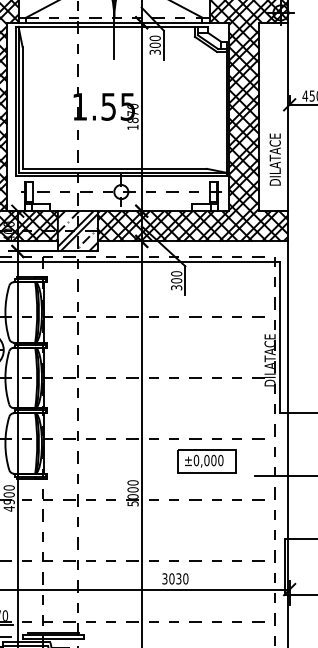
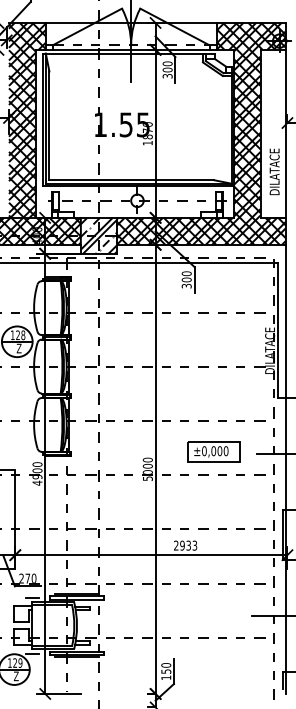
part: (206, 460) -> (213, 451), moved
text: (175, 578) -> (185, 545), 3030 -> 2933

